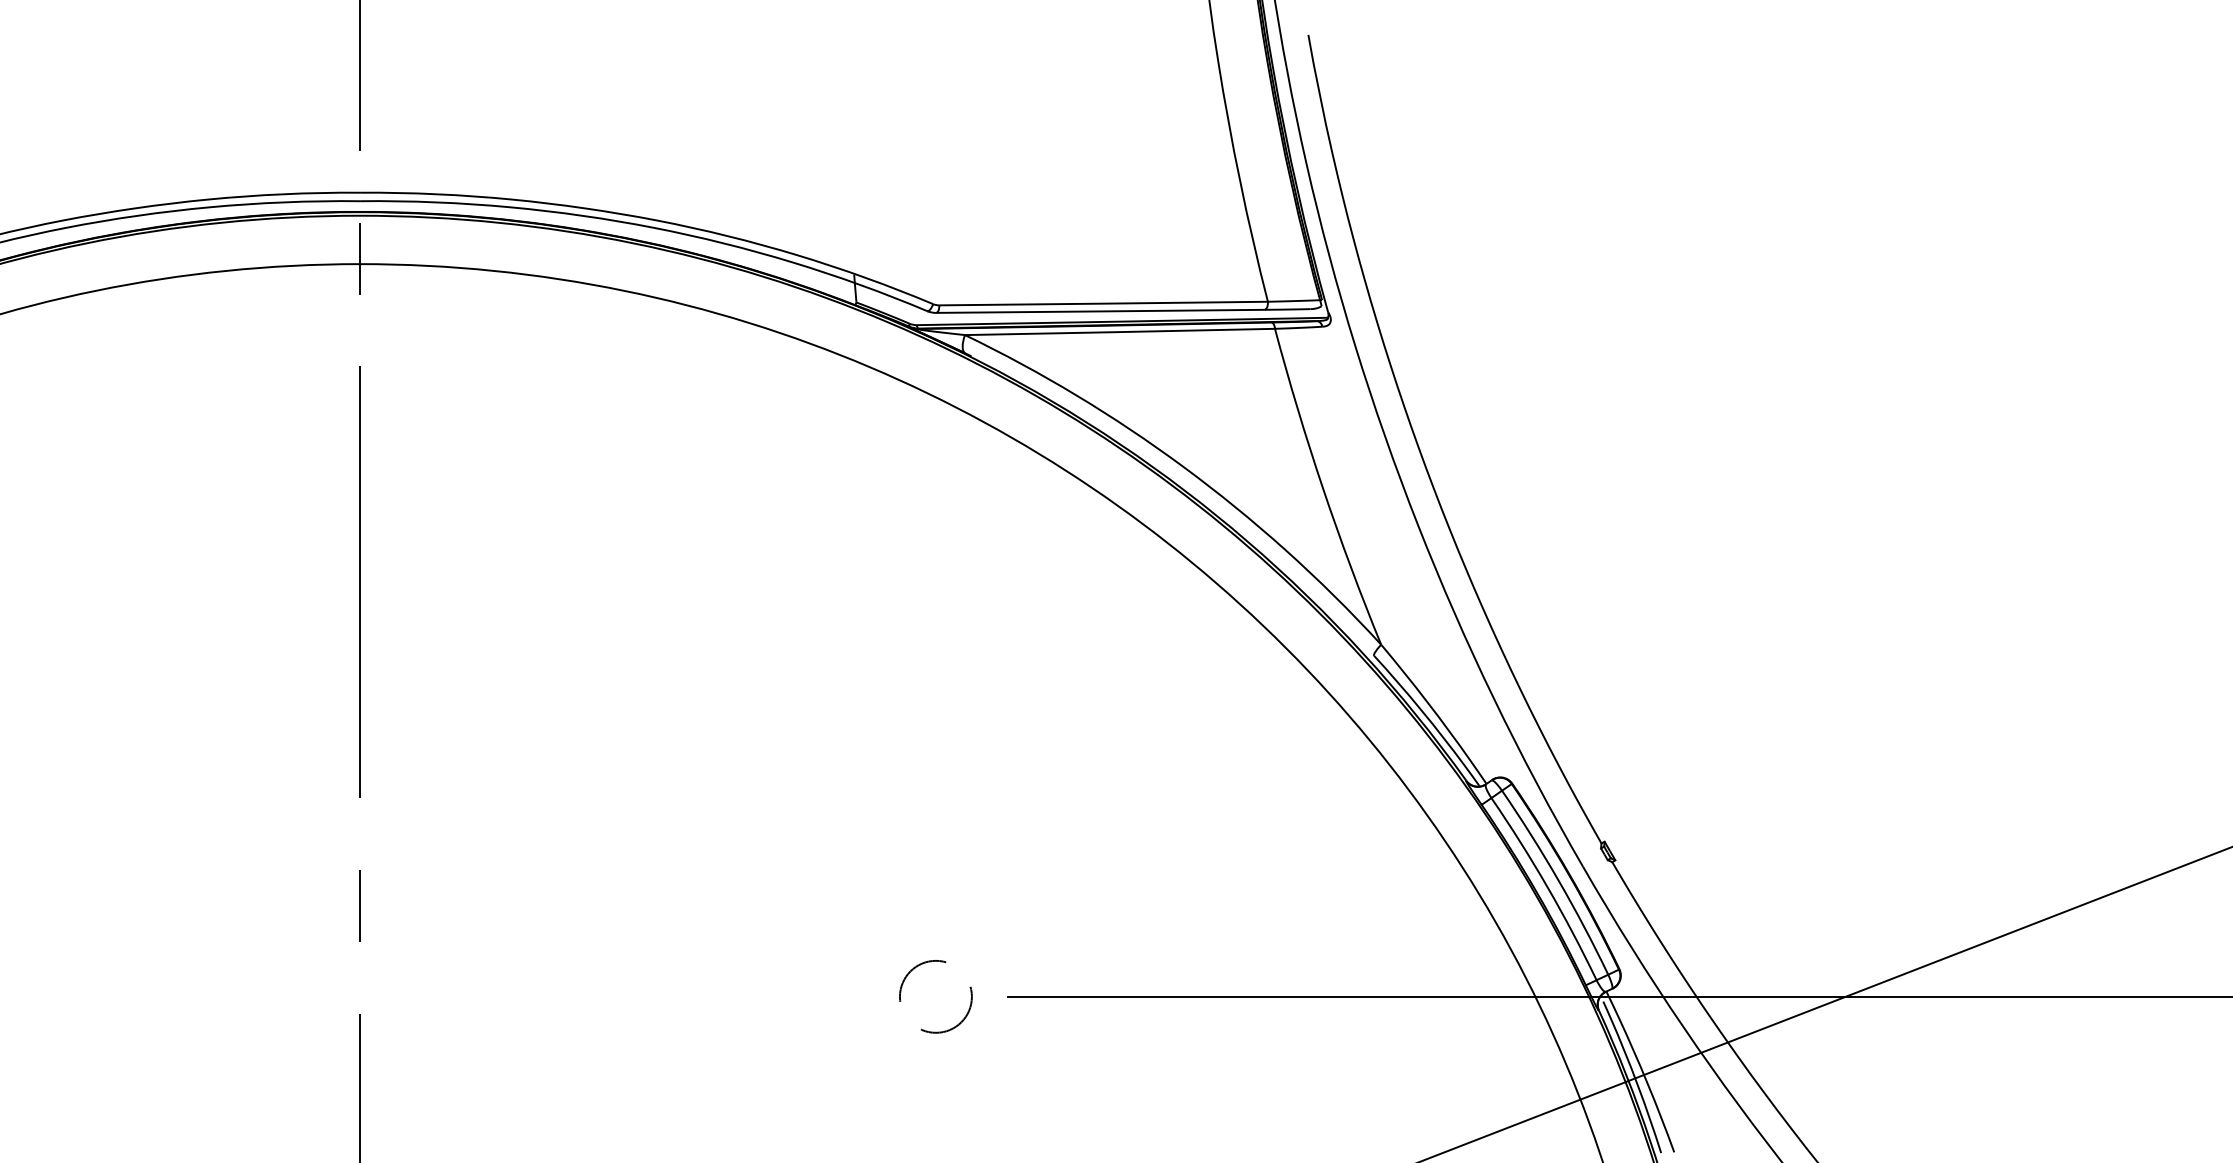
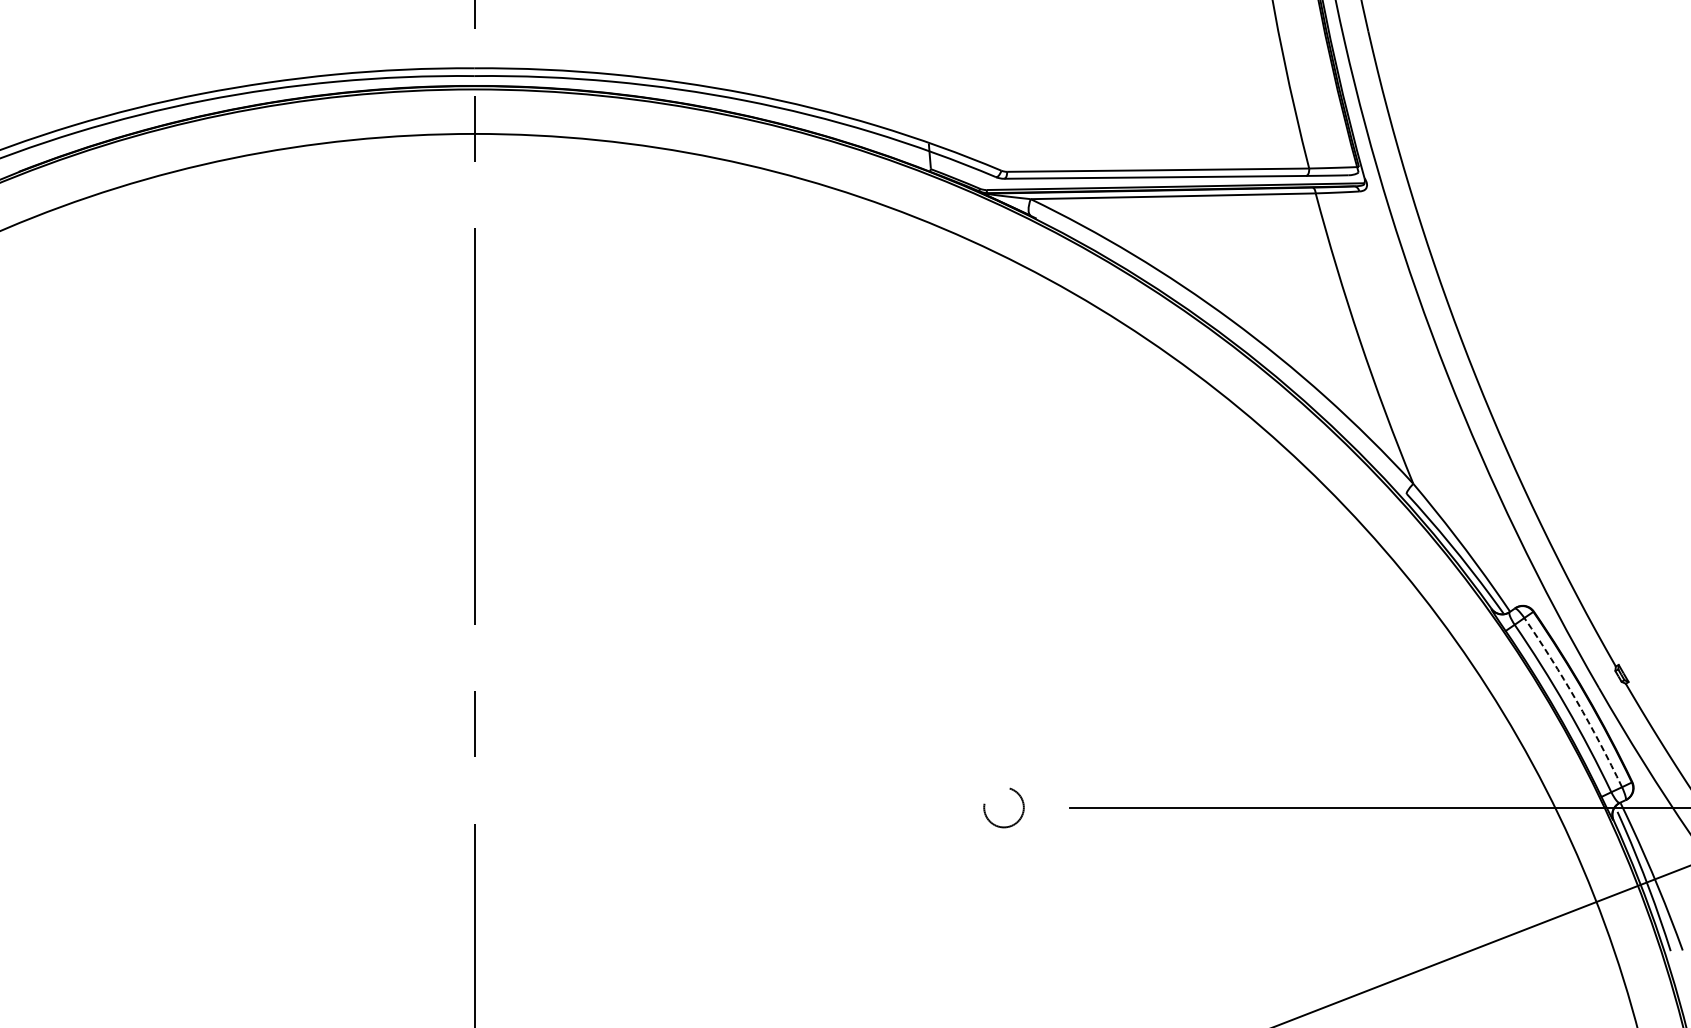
arc: (1558, 880) -> (1576, 700), solid -> dashed
circle: (935, 996) -> (1003, 807), size x0.6

